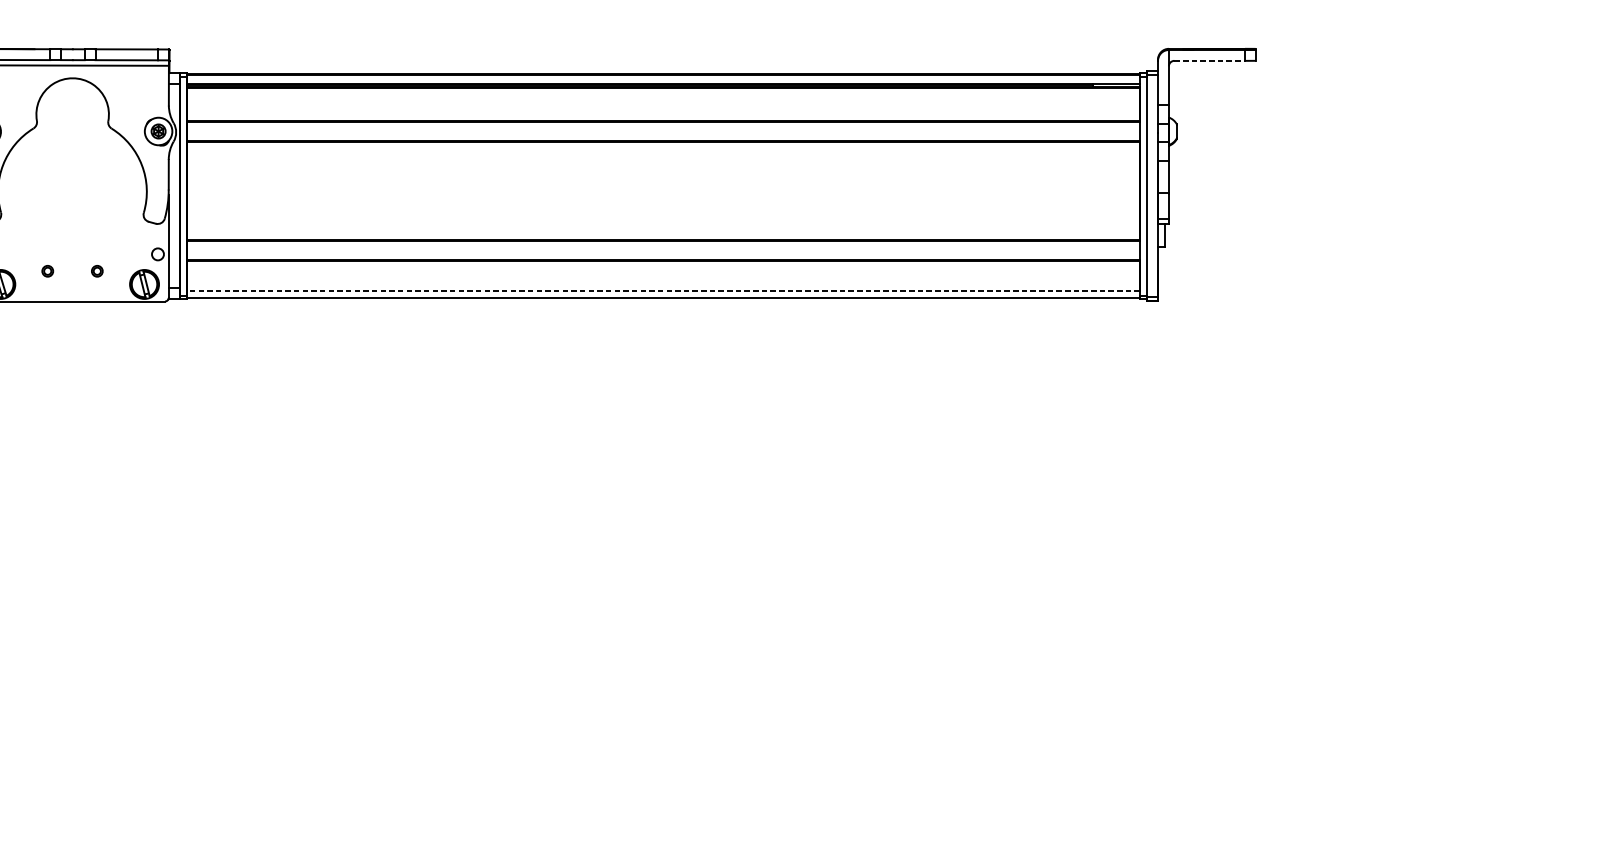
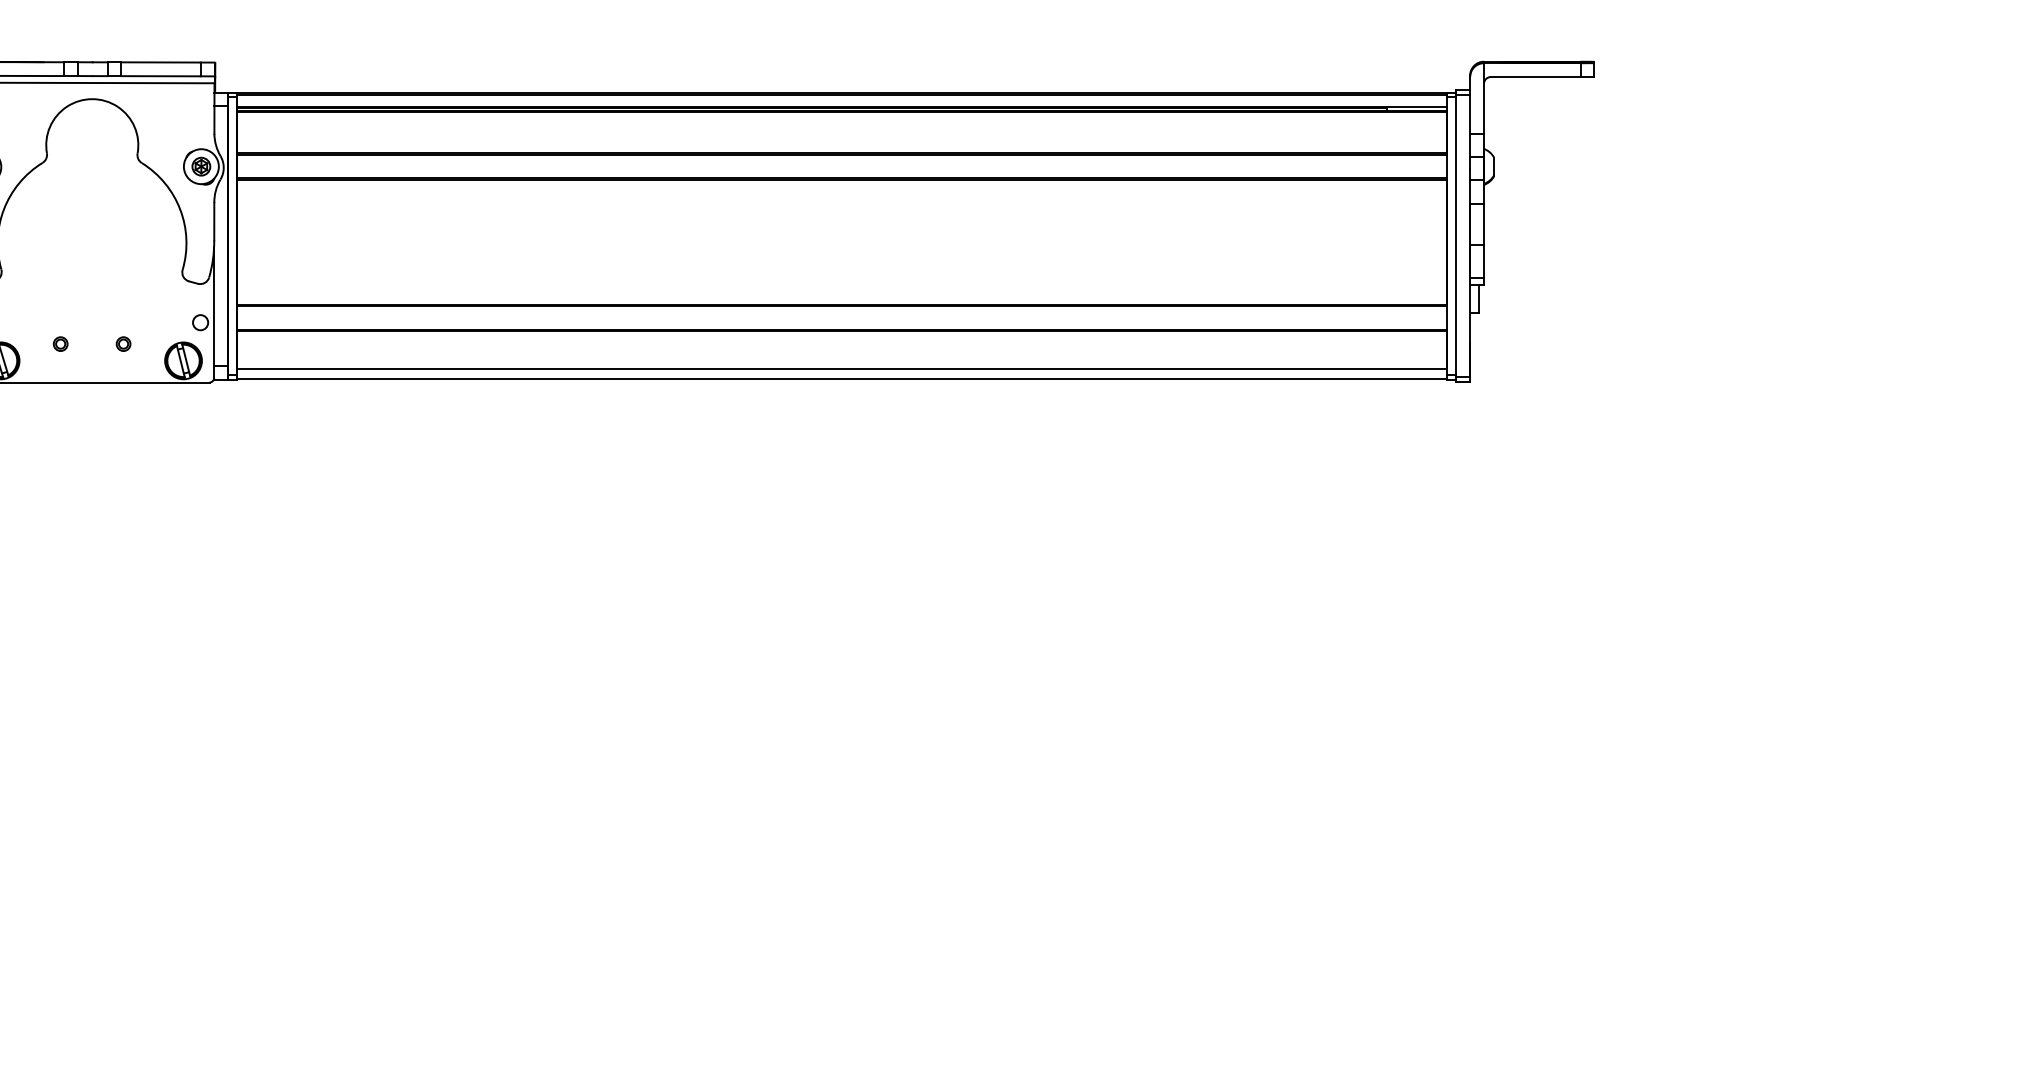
line: (1209, 61) -> (1535, 77), dashed -> solid
line: (663, 291) -> (842, 369), dashed -> solid

